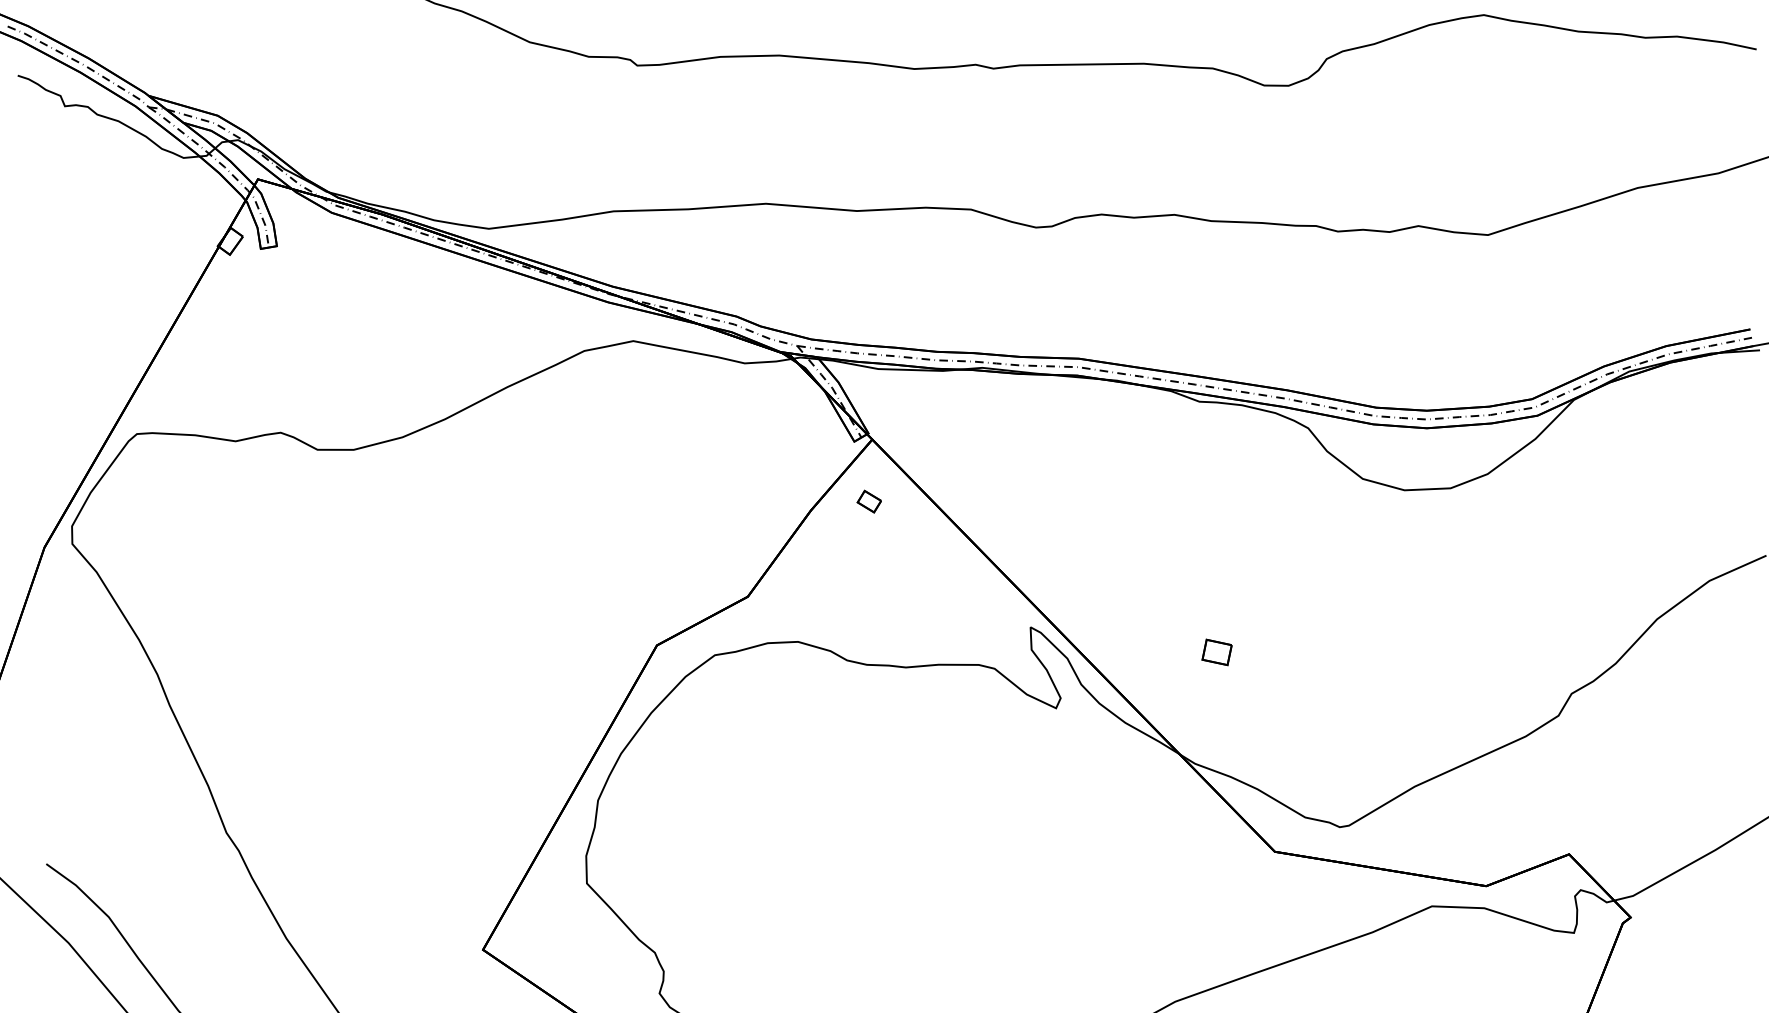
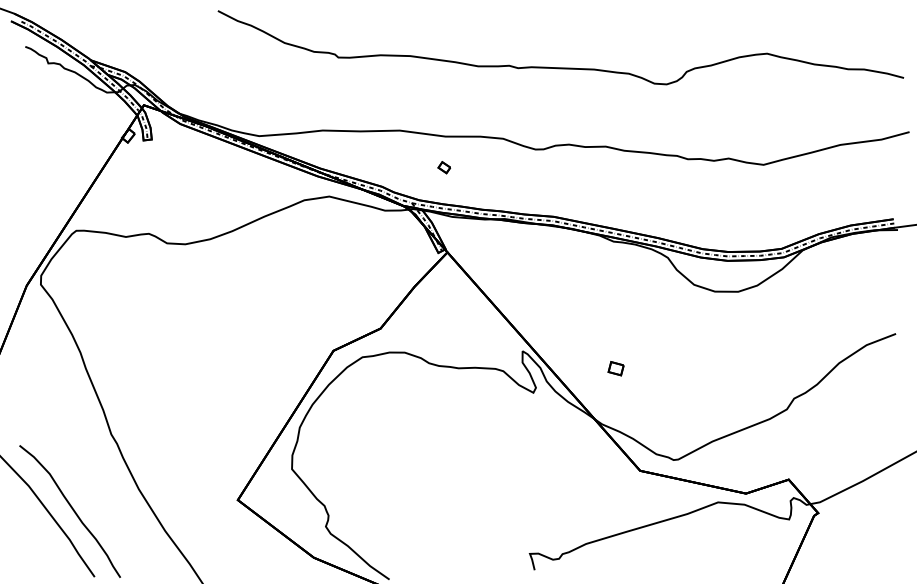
part: (869, 501) -> (444, 167), moved

